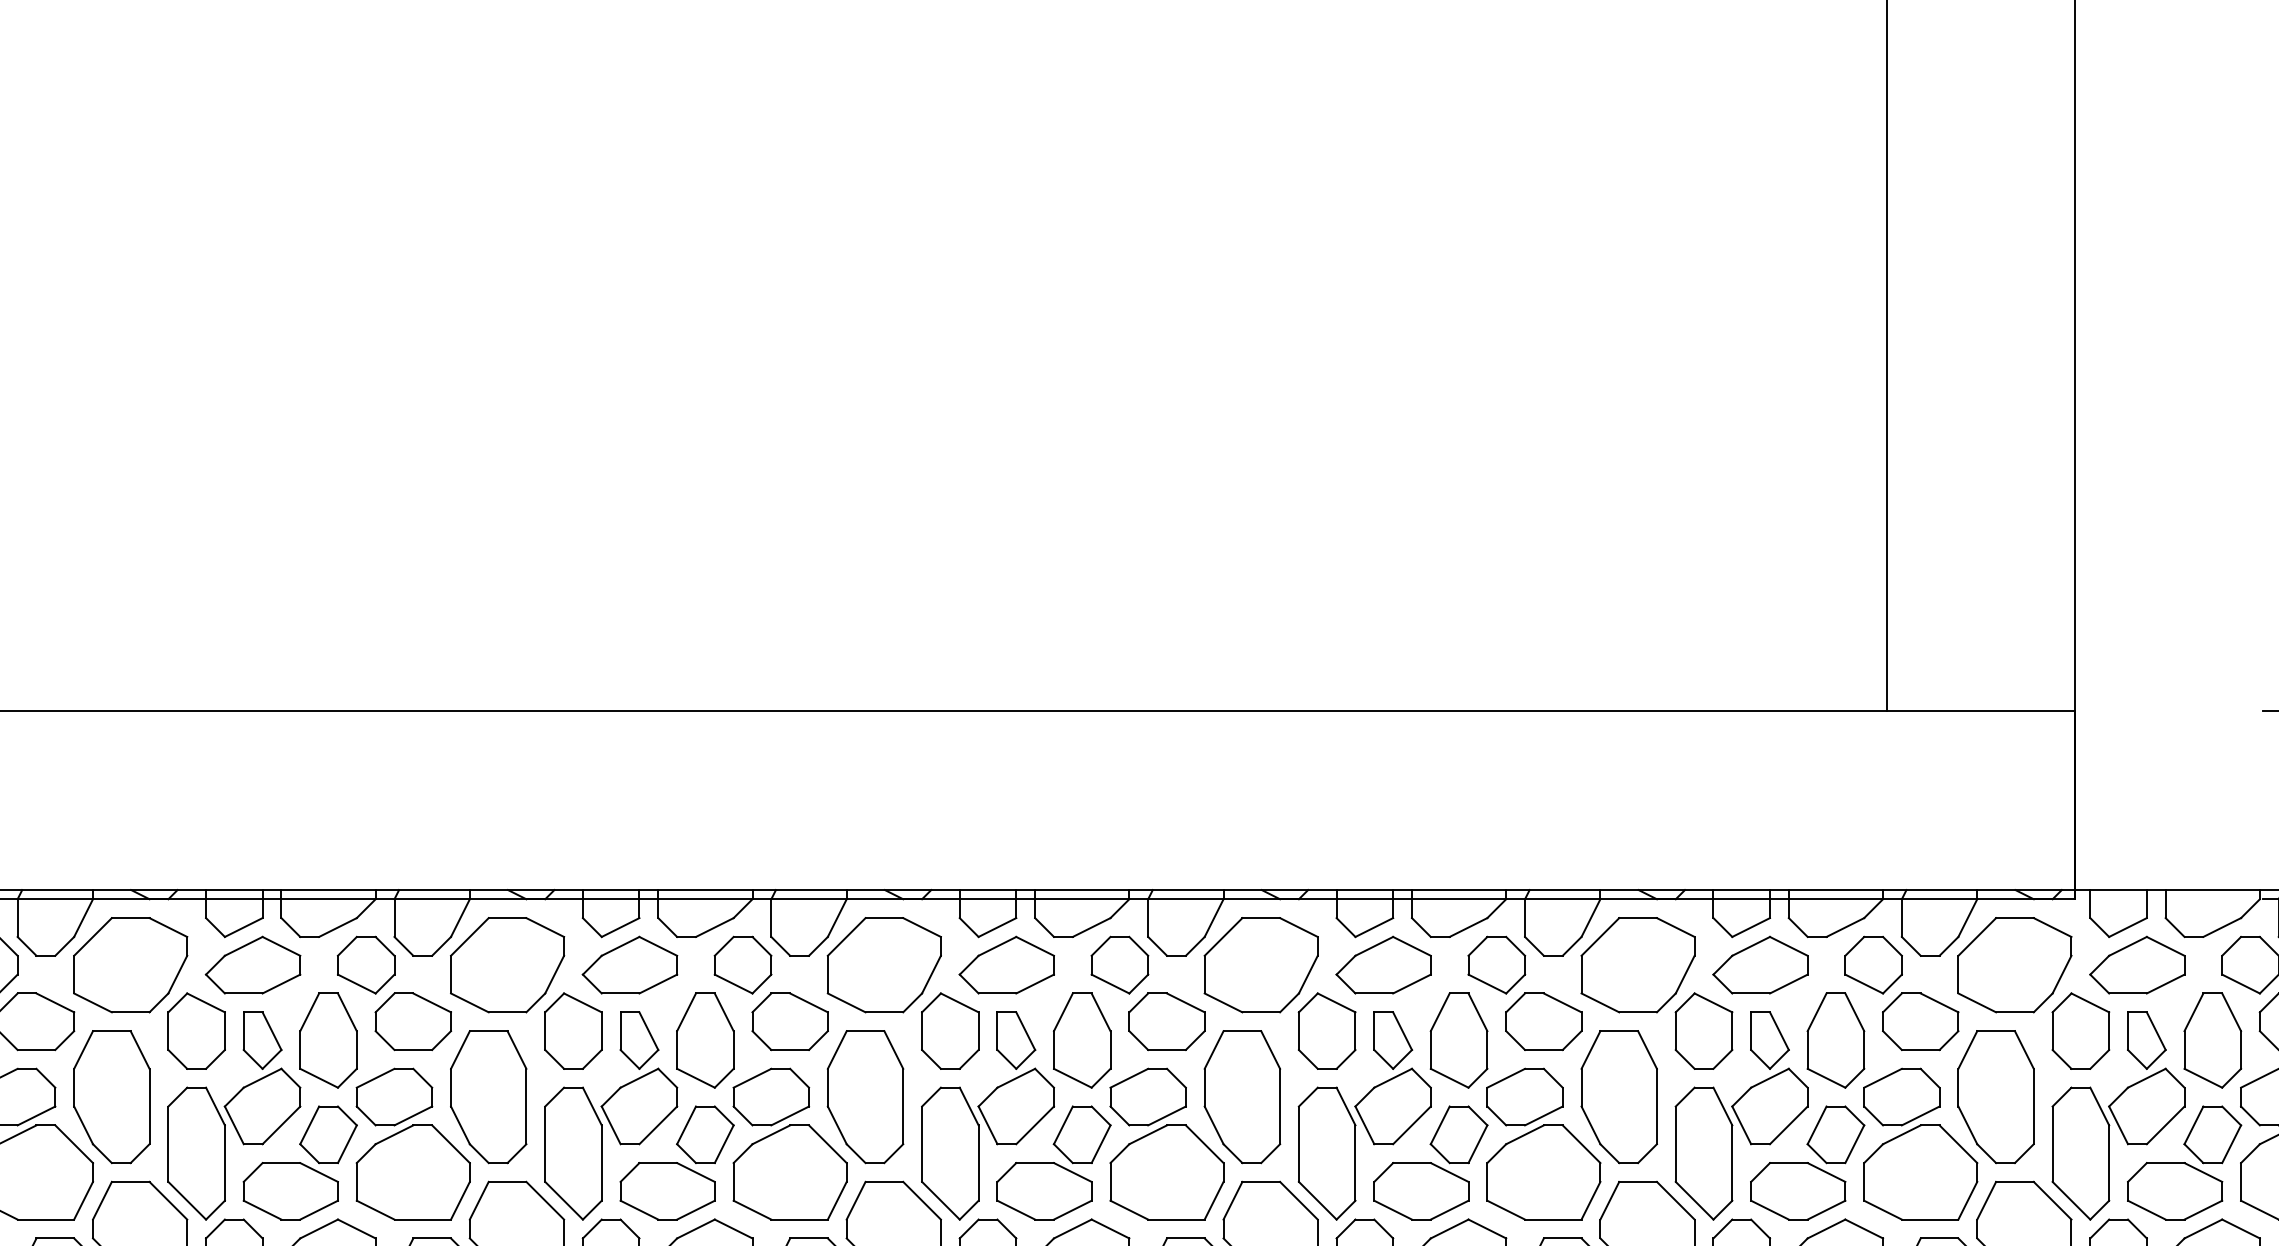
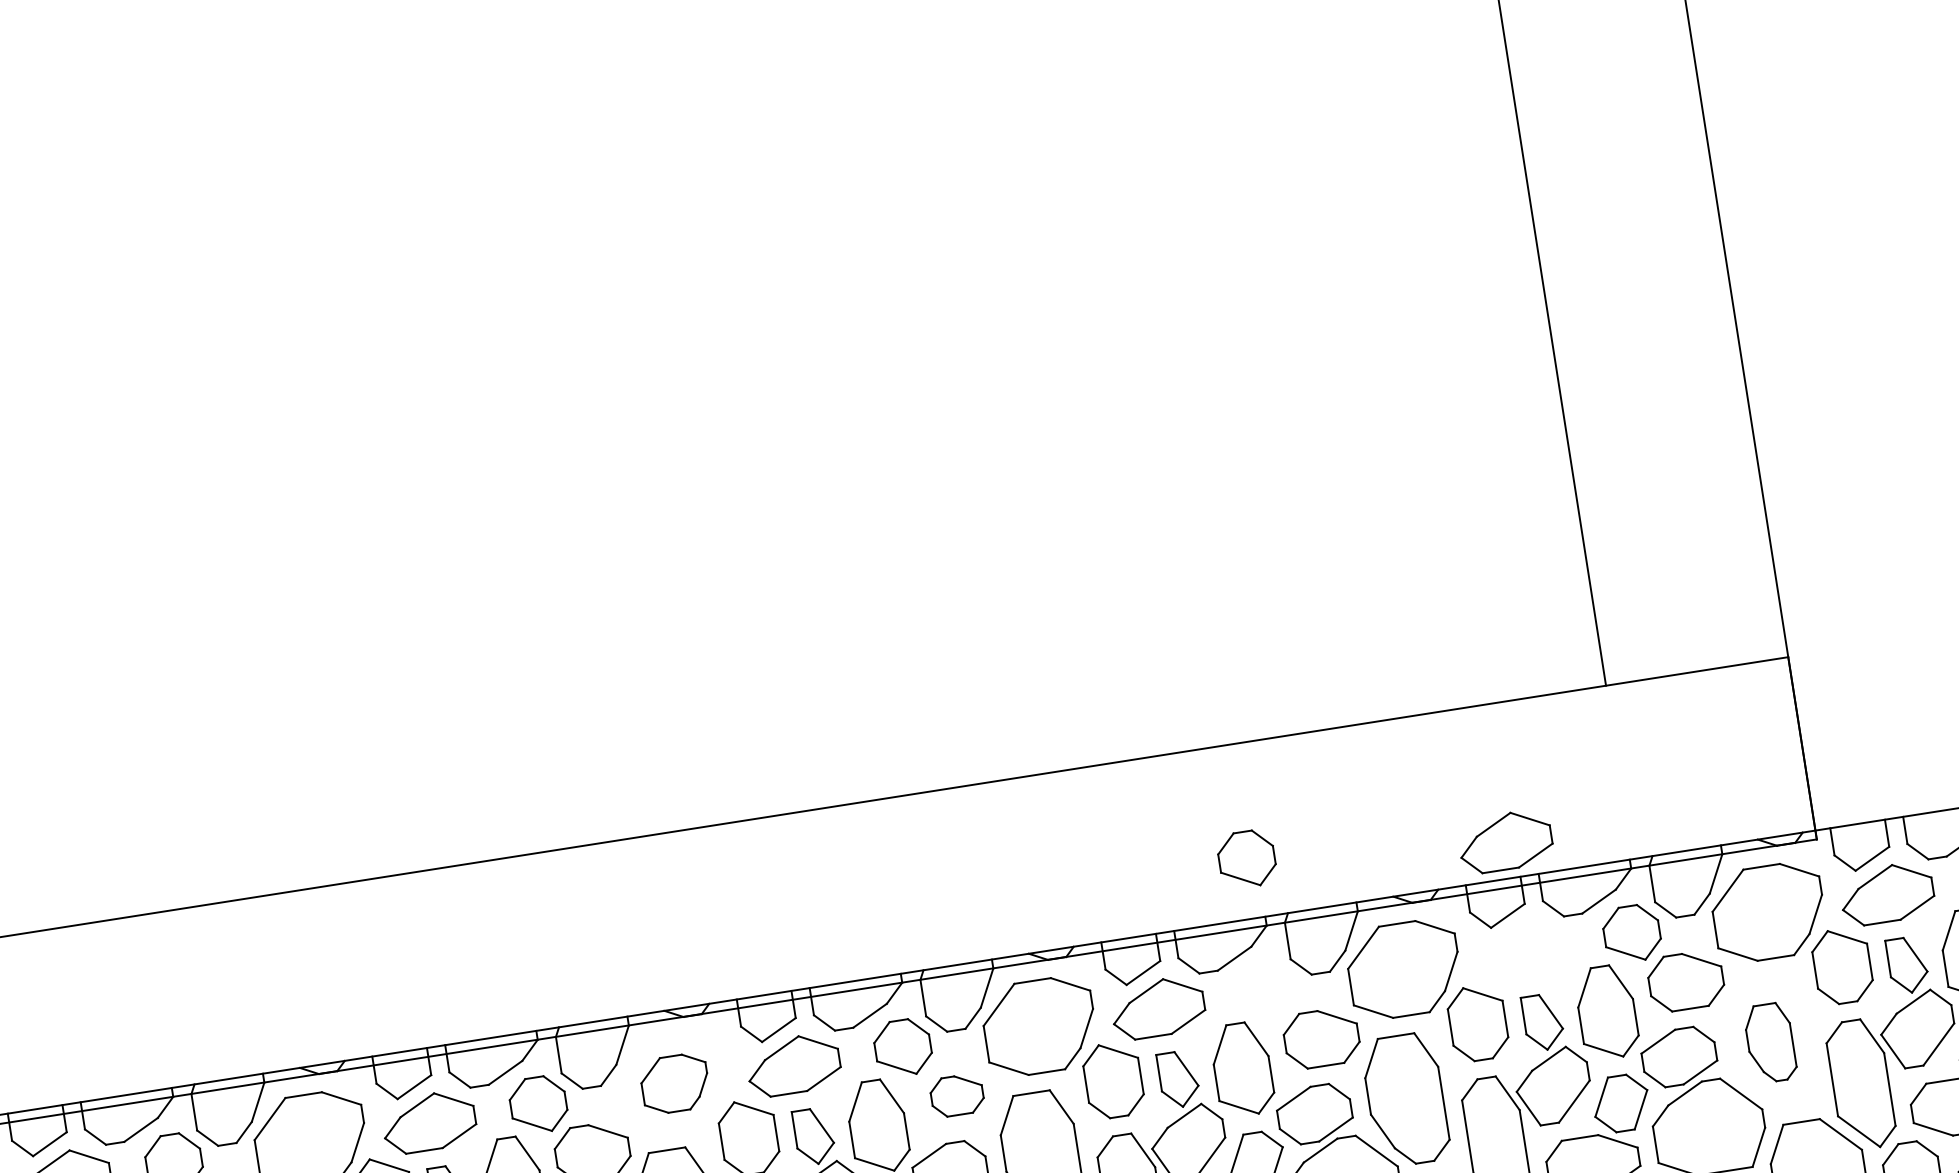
part: (1496, 964) -> (1246, 858), moved
part: (1760, 964) -> (1505, 840), moved
part: (883, 965) -> (674, 1084), size x0.6
part: (1166, 1021) -> (956, 1095), size x0.7
part: (1995, 1097) -> (1770, 1043), size x0.6

